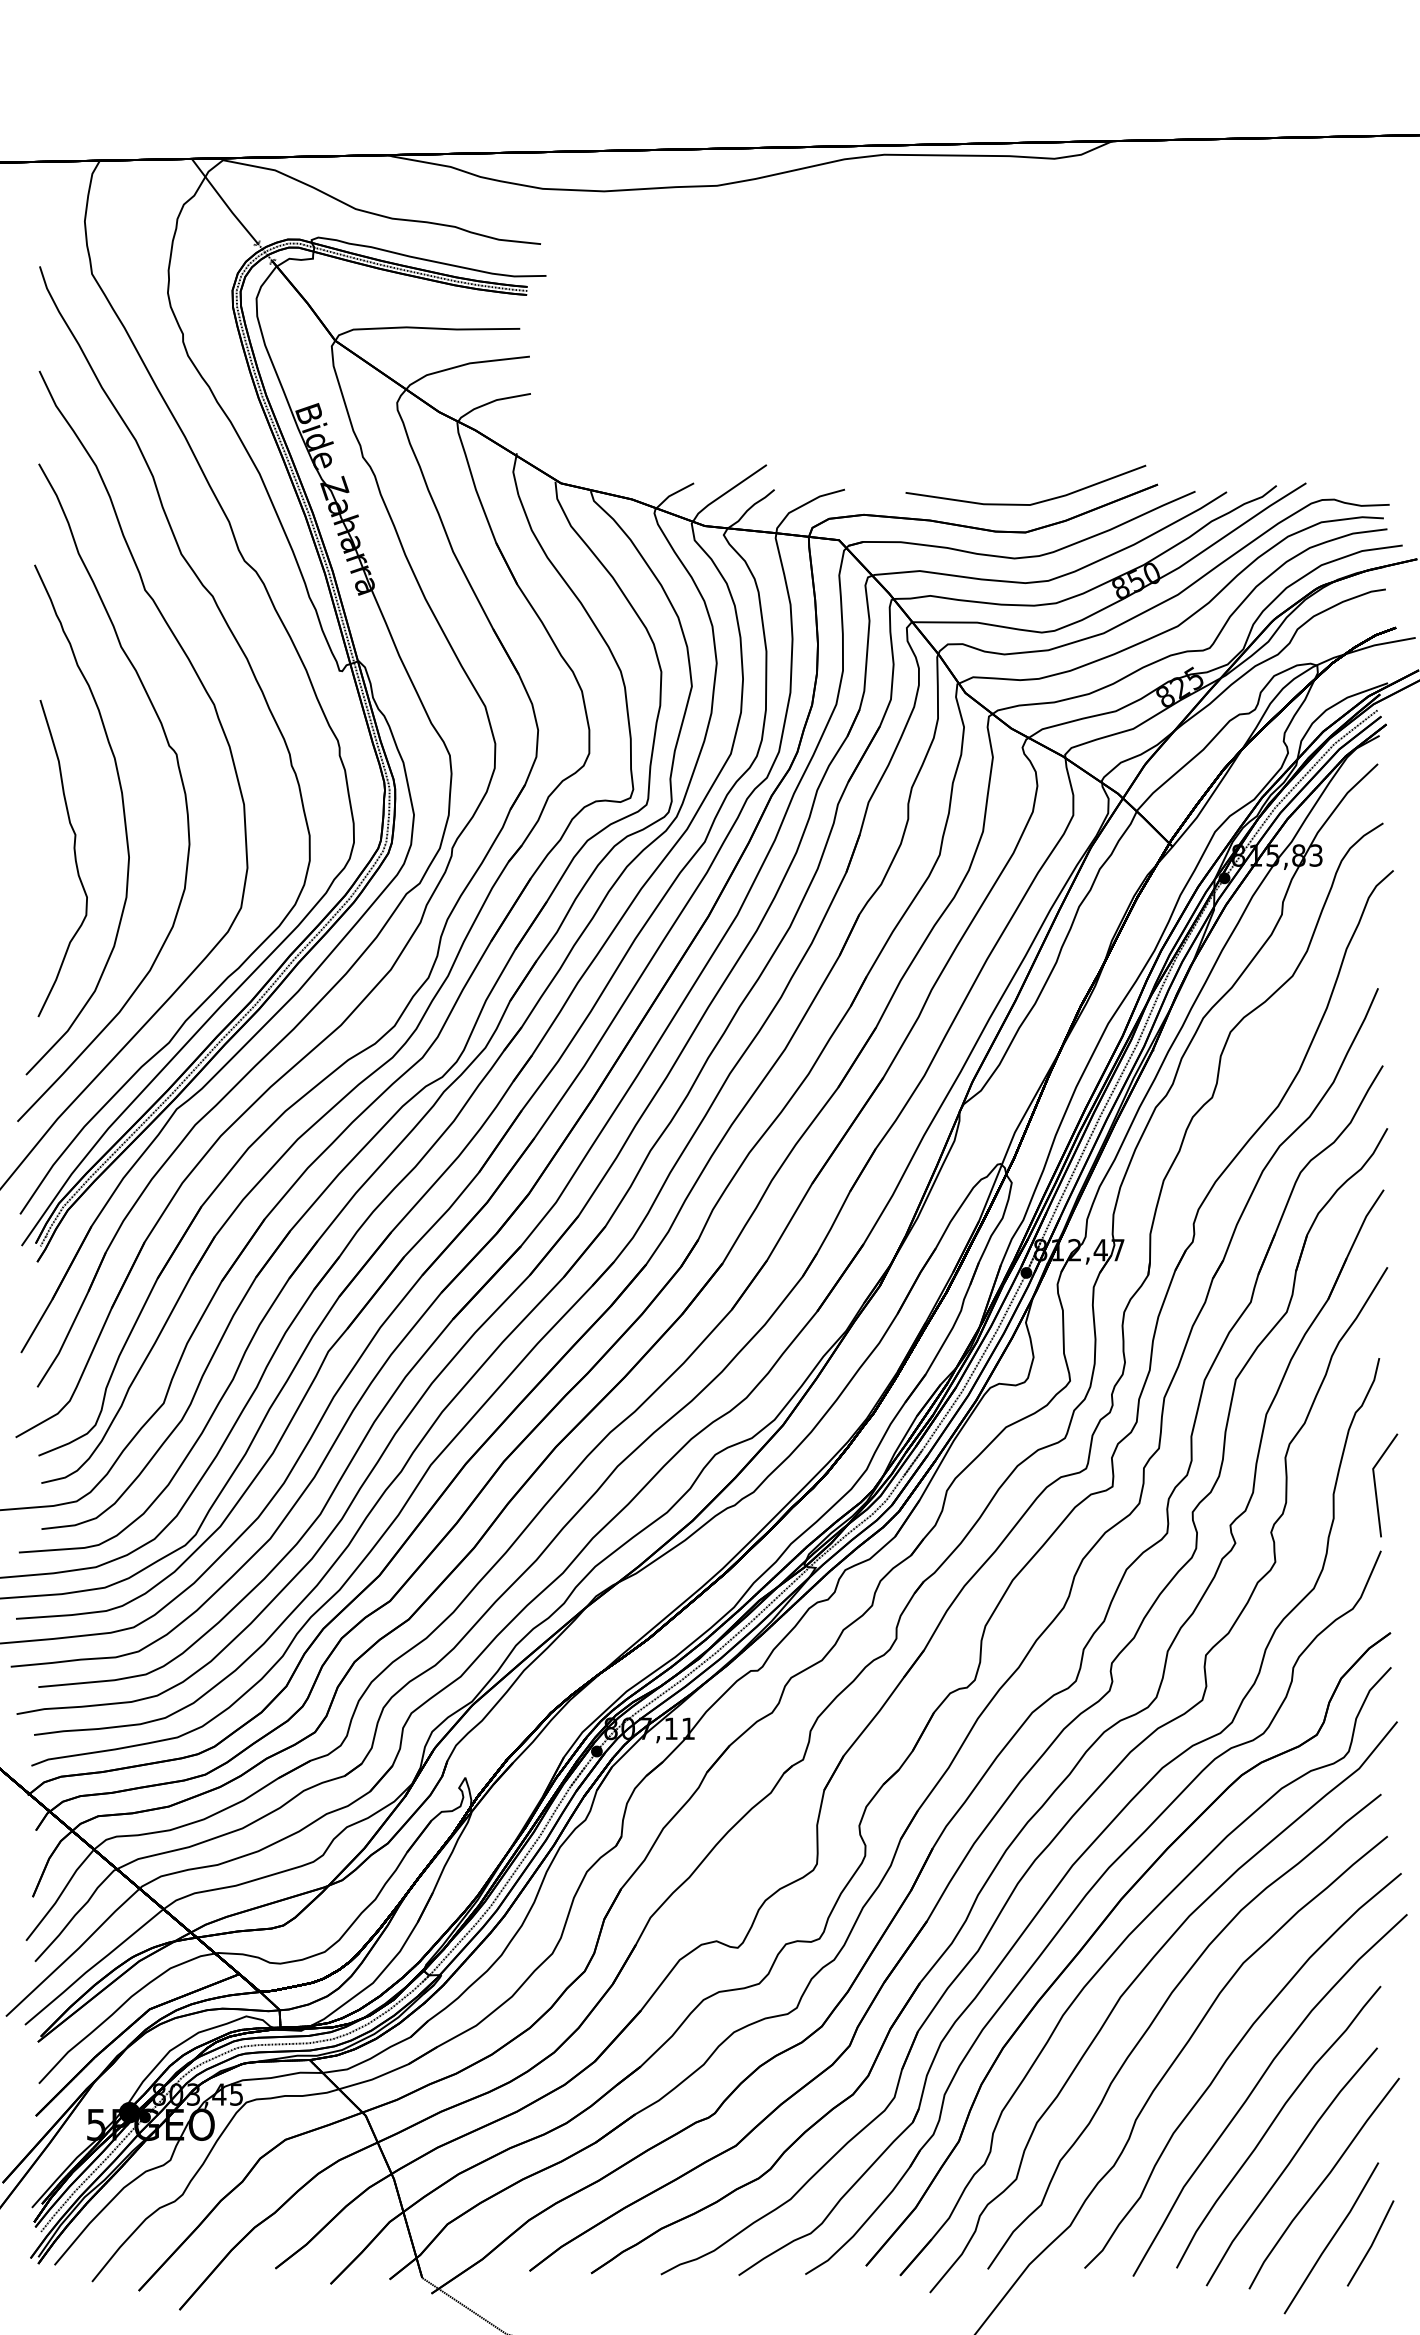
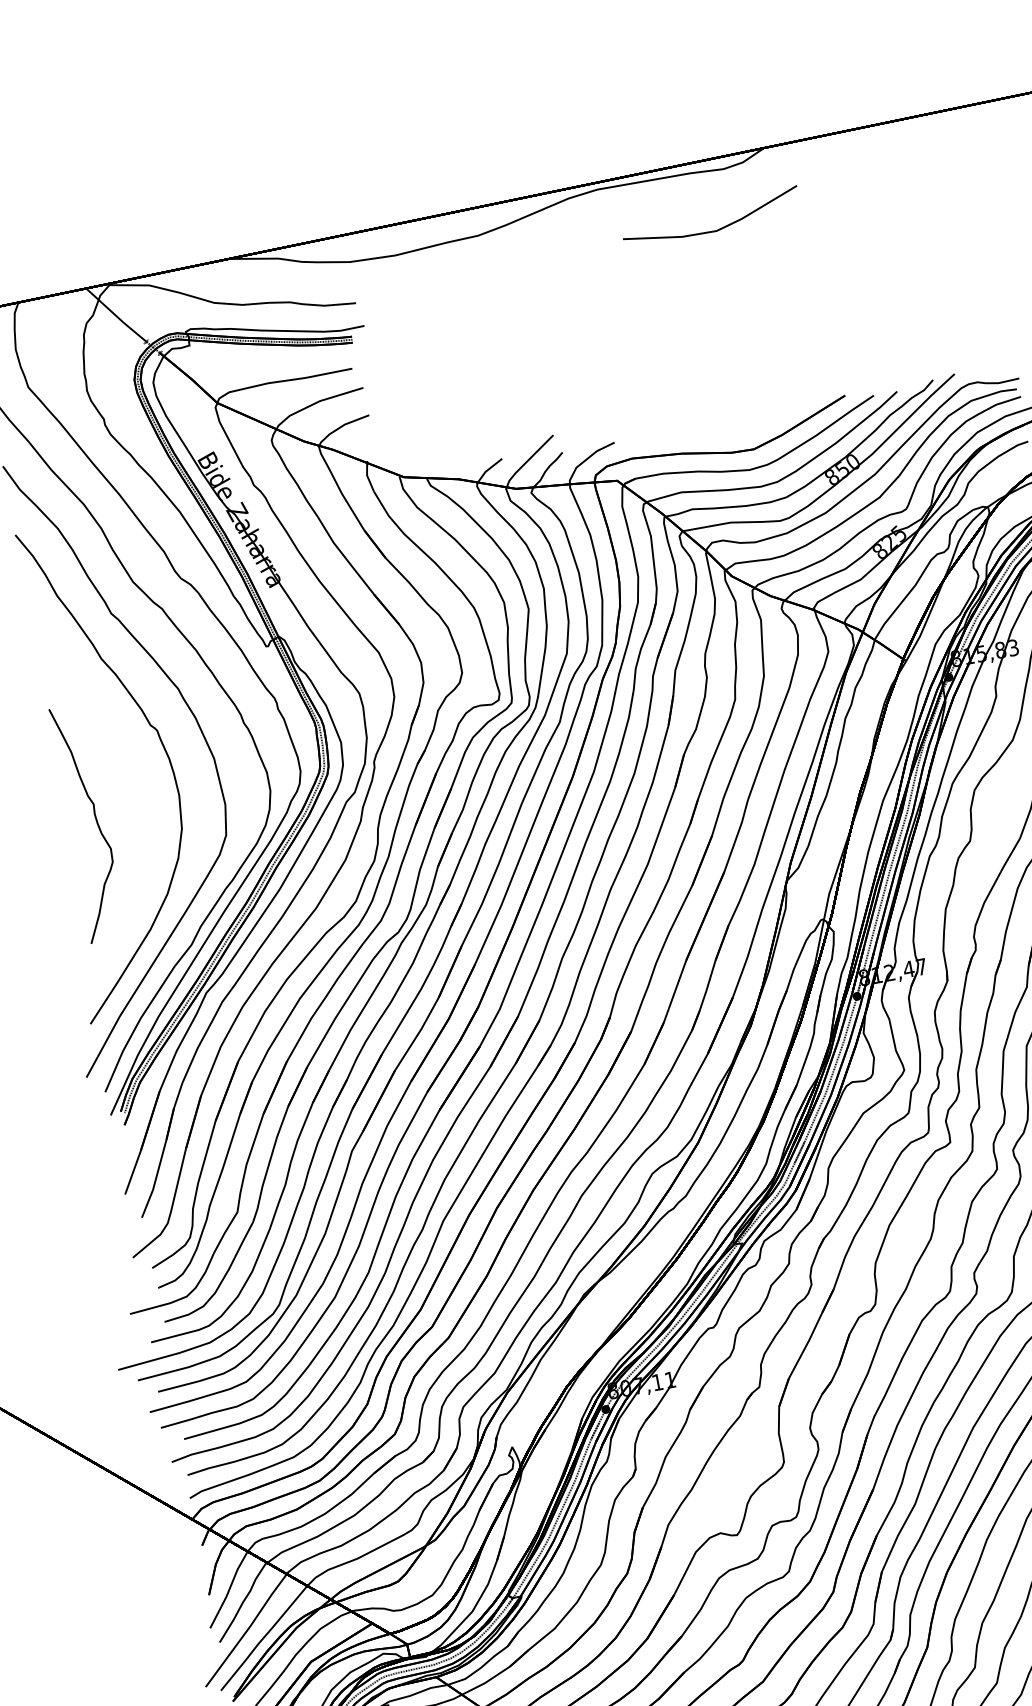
part: (1019, 503) -> (708, 231), moved
part: (123, 817) -> (126, 784), removed

